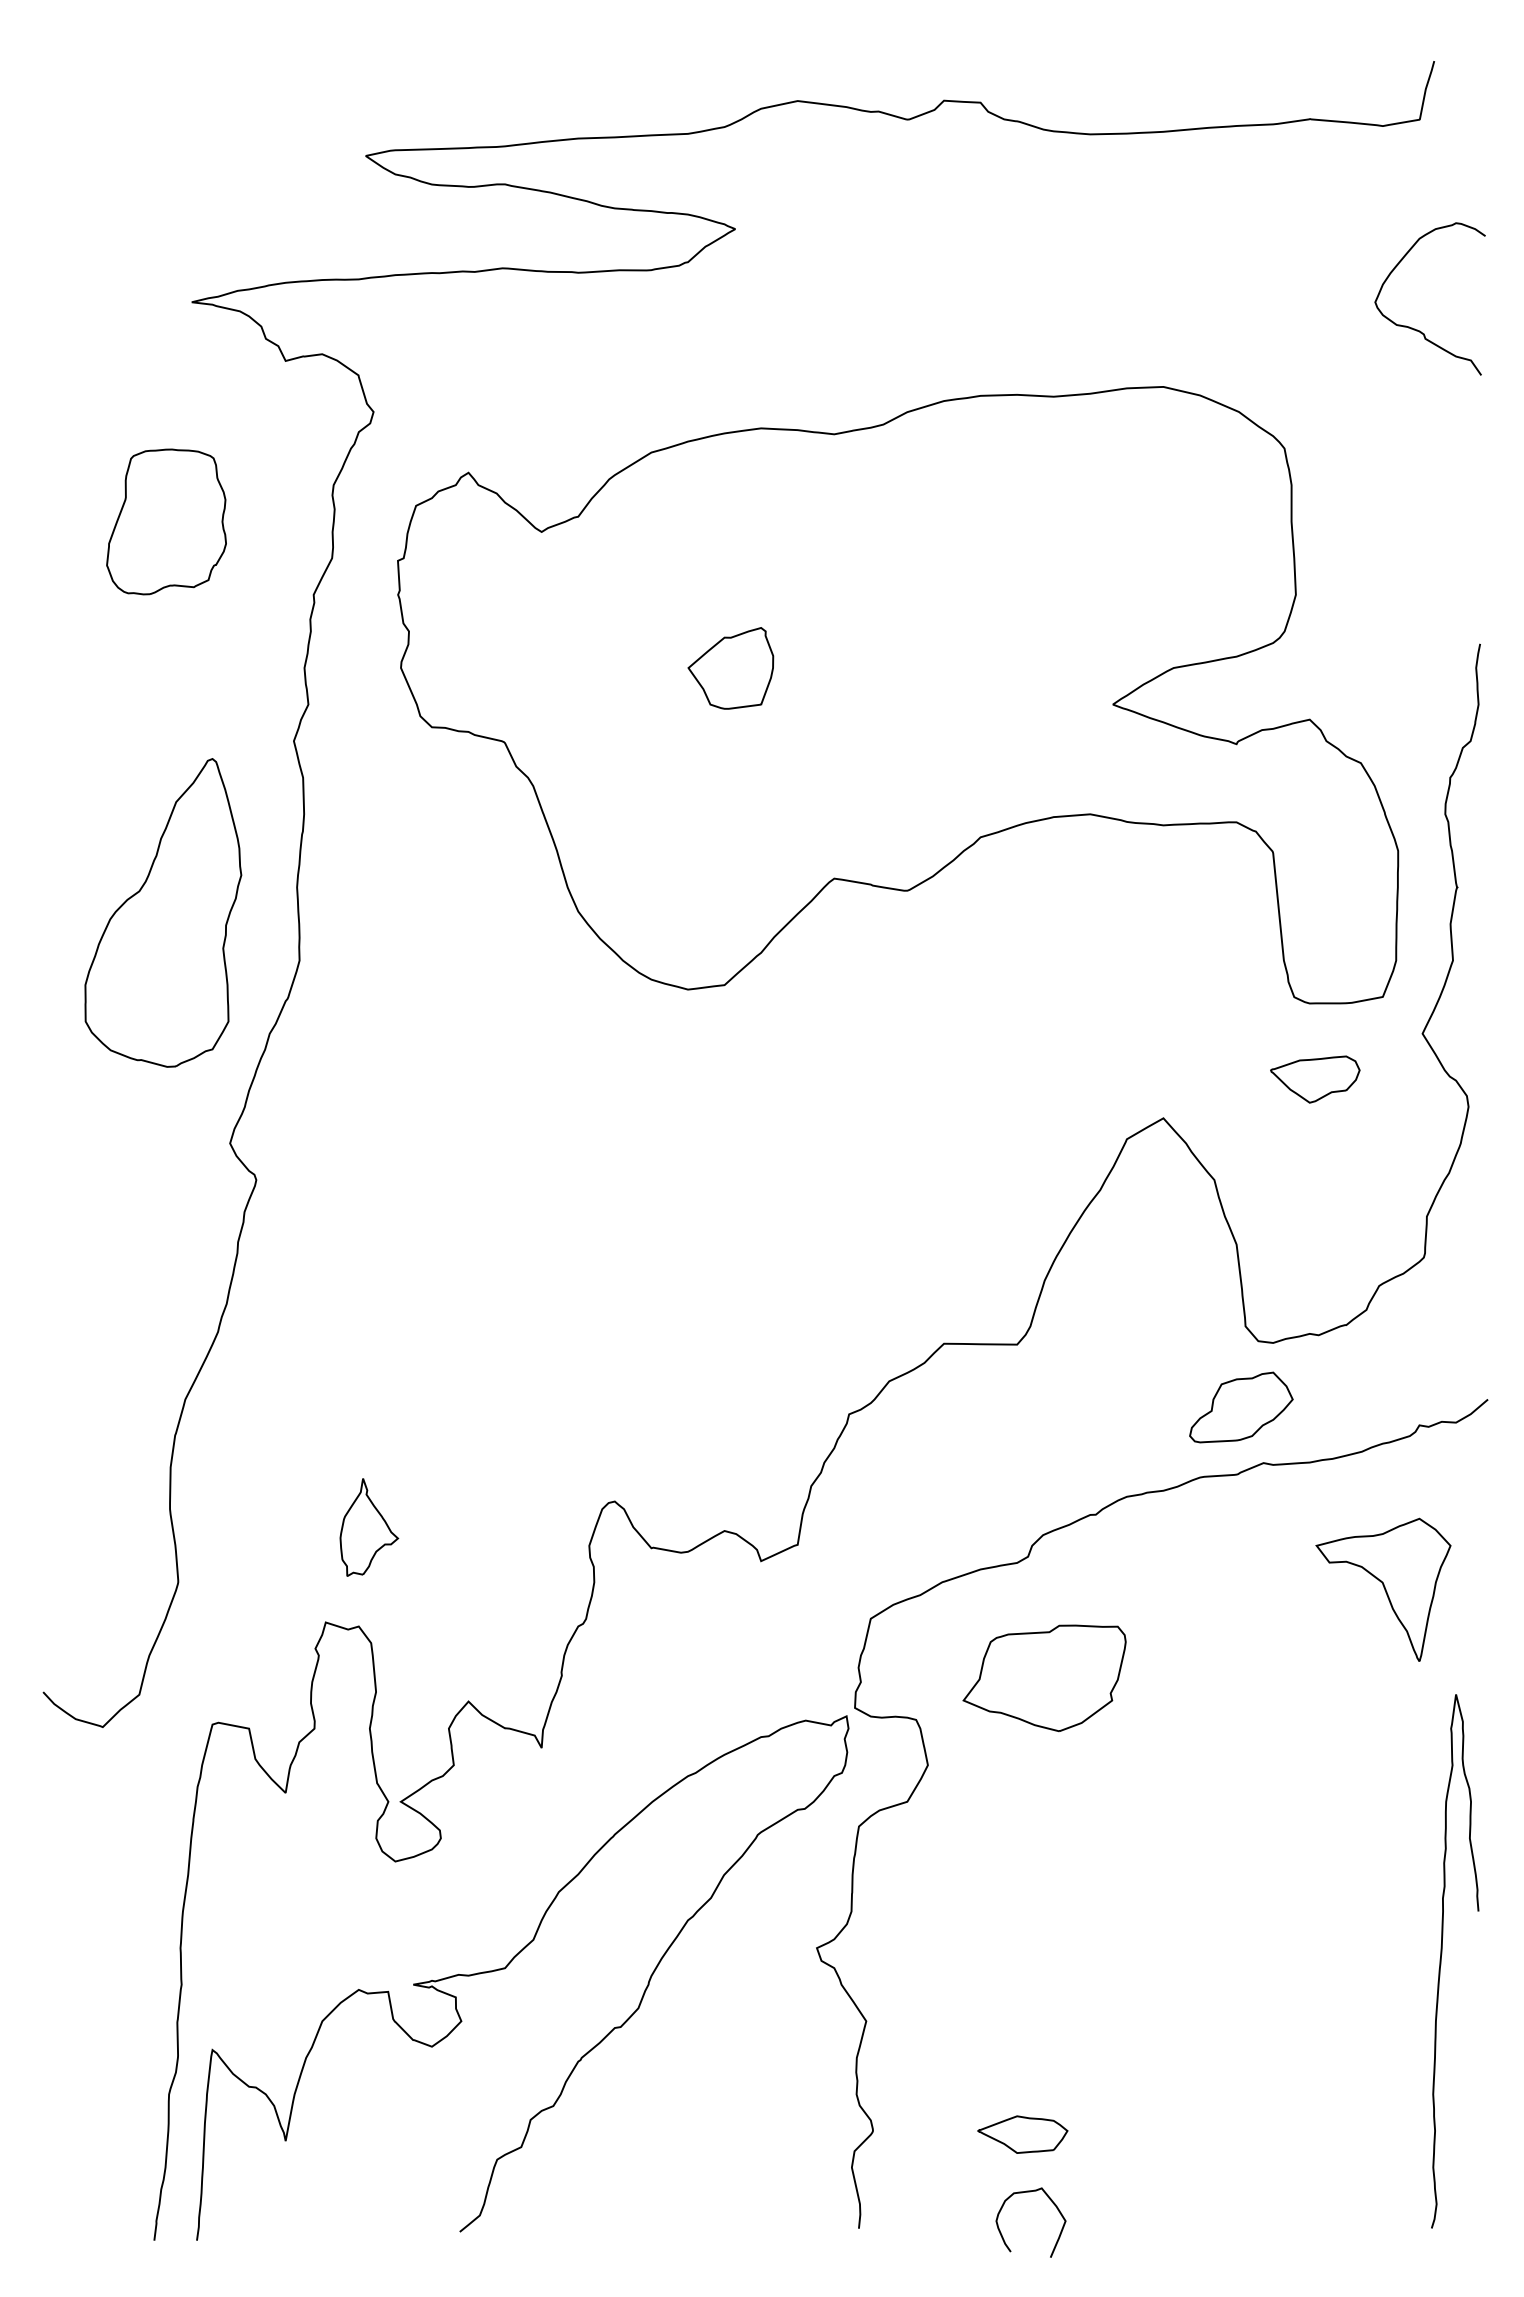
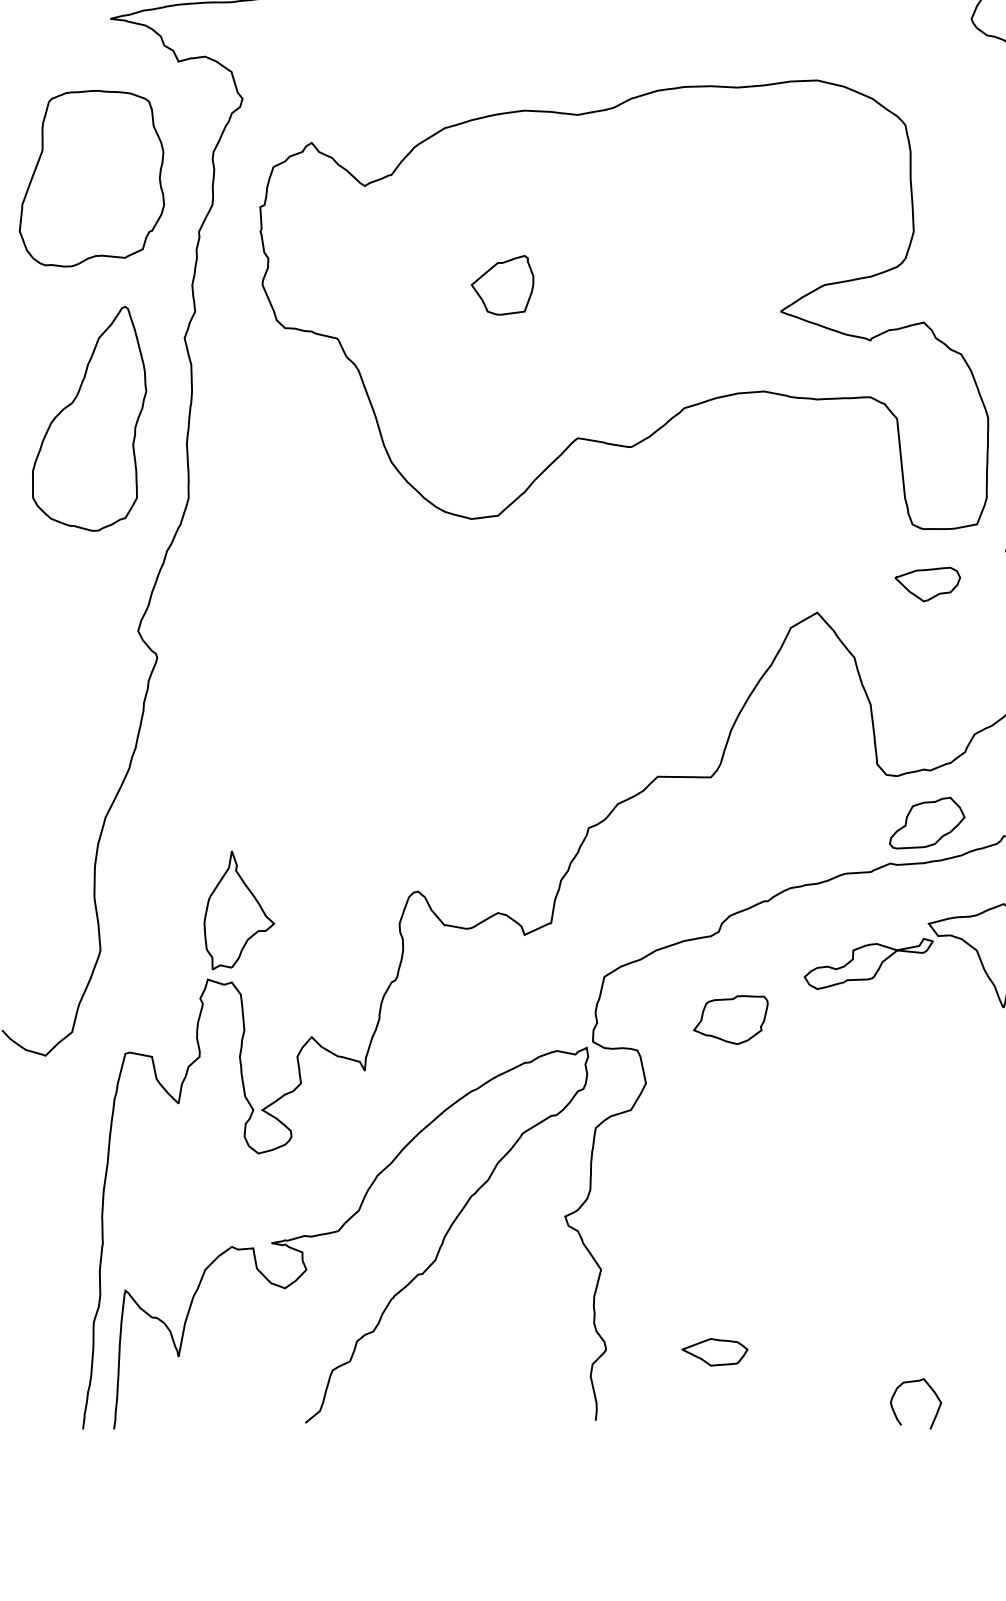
part: (166, 521) -> (91, 178), size x1.67
part: (163, 912) -> (89, 418), moved
part: (1241, 1407) -> (927, 823), moved
part: (369, 1527) -> (239, 910), size x1.67
part: (1234, 1600) -> (869, 963), added
part: (1044, 1677) -> (730, 1019), size x0.62
curve: (1052, 2203) -> (931, 1390), moved

